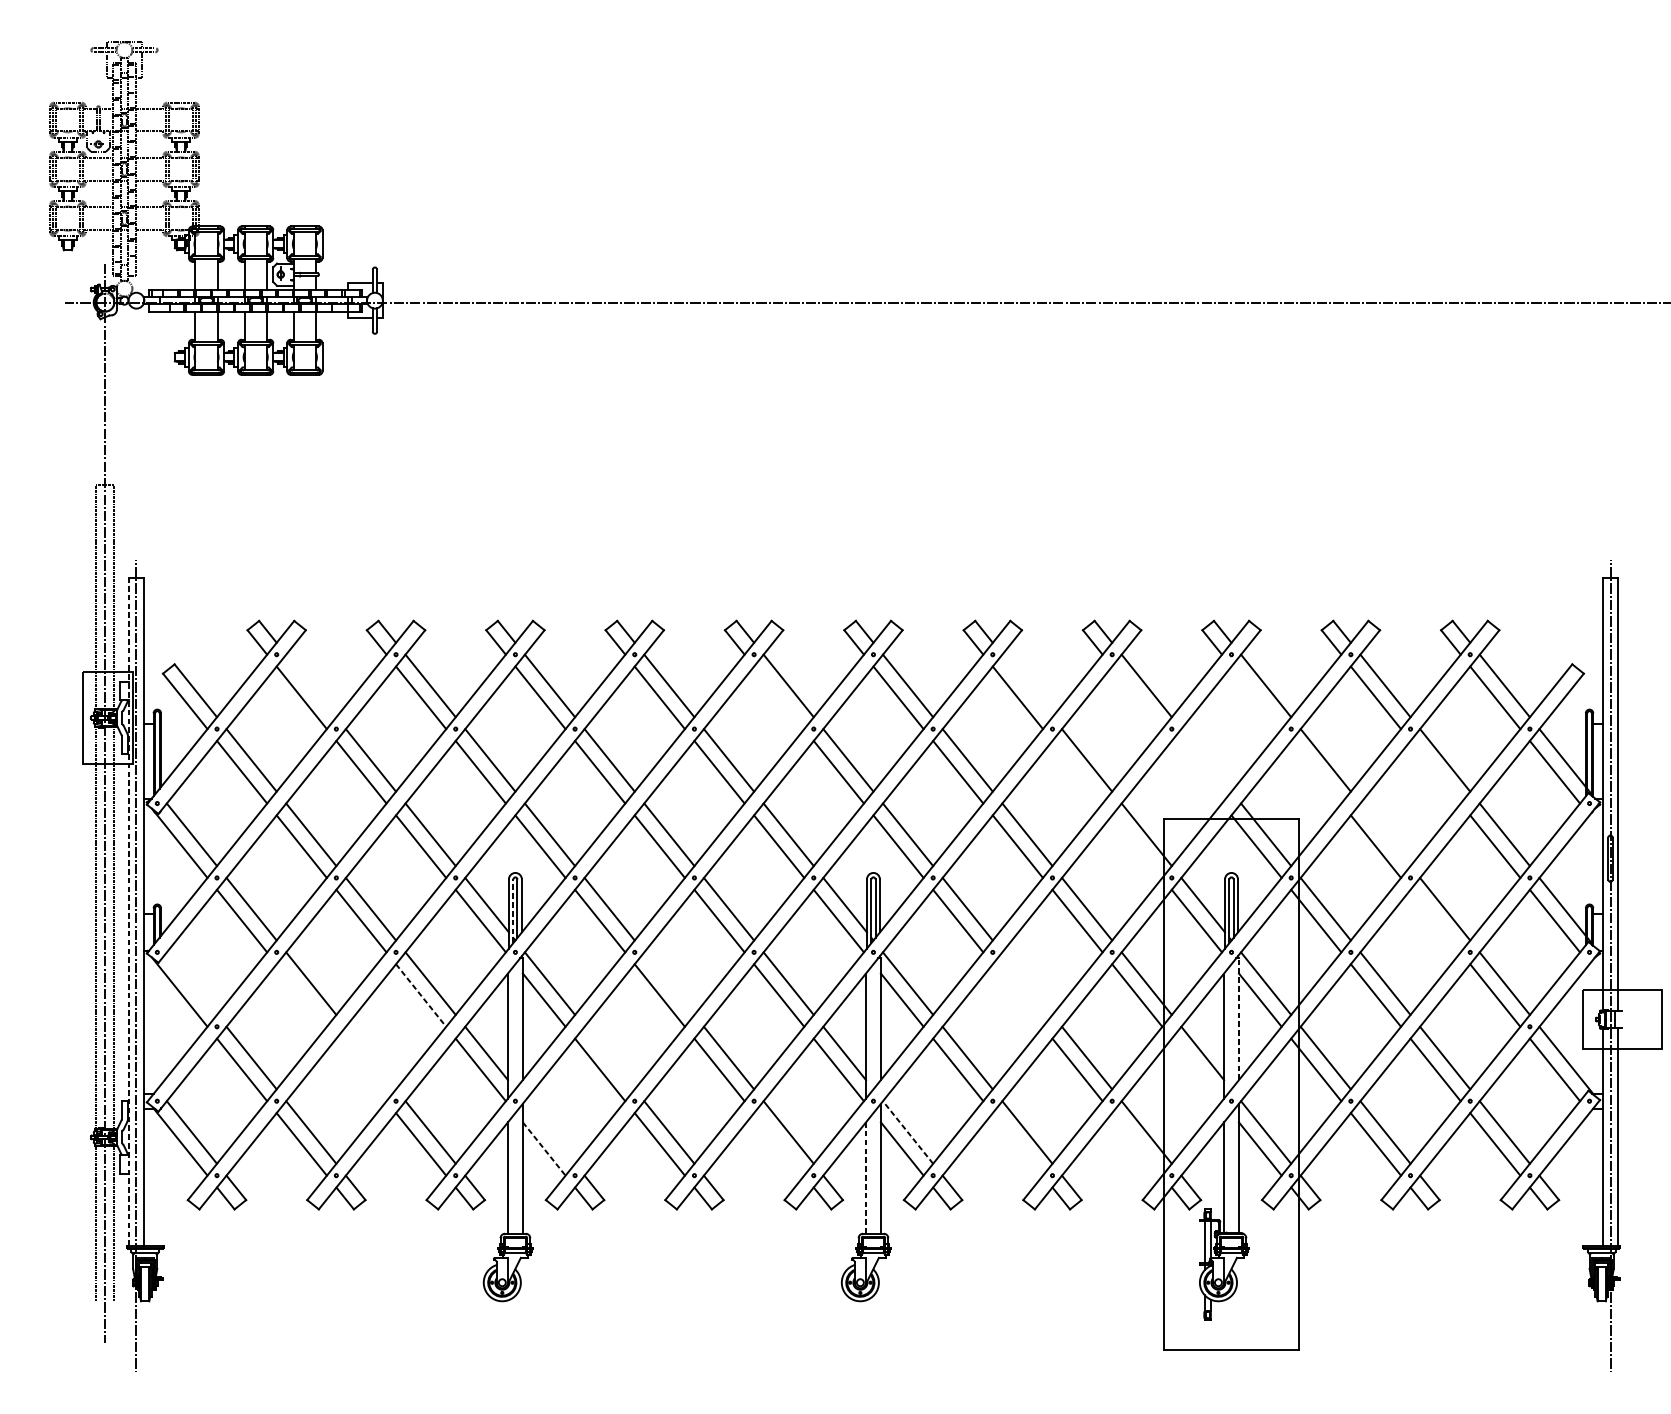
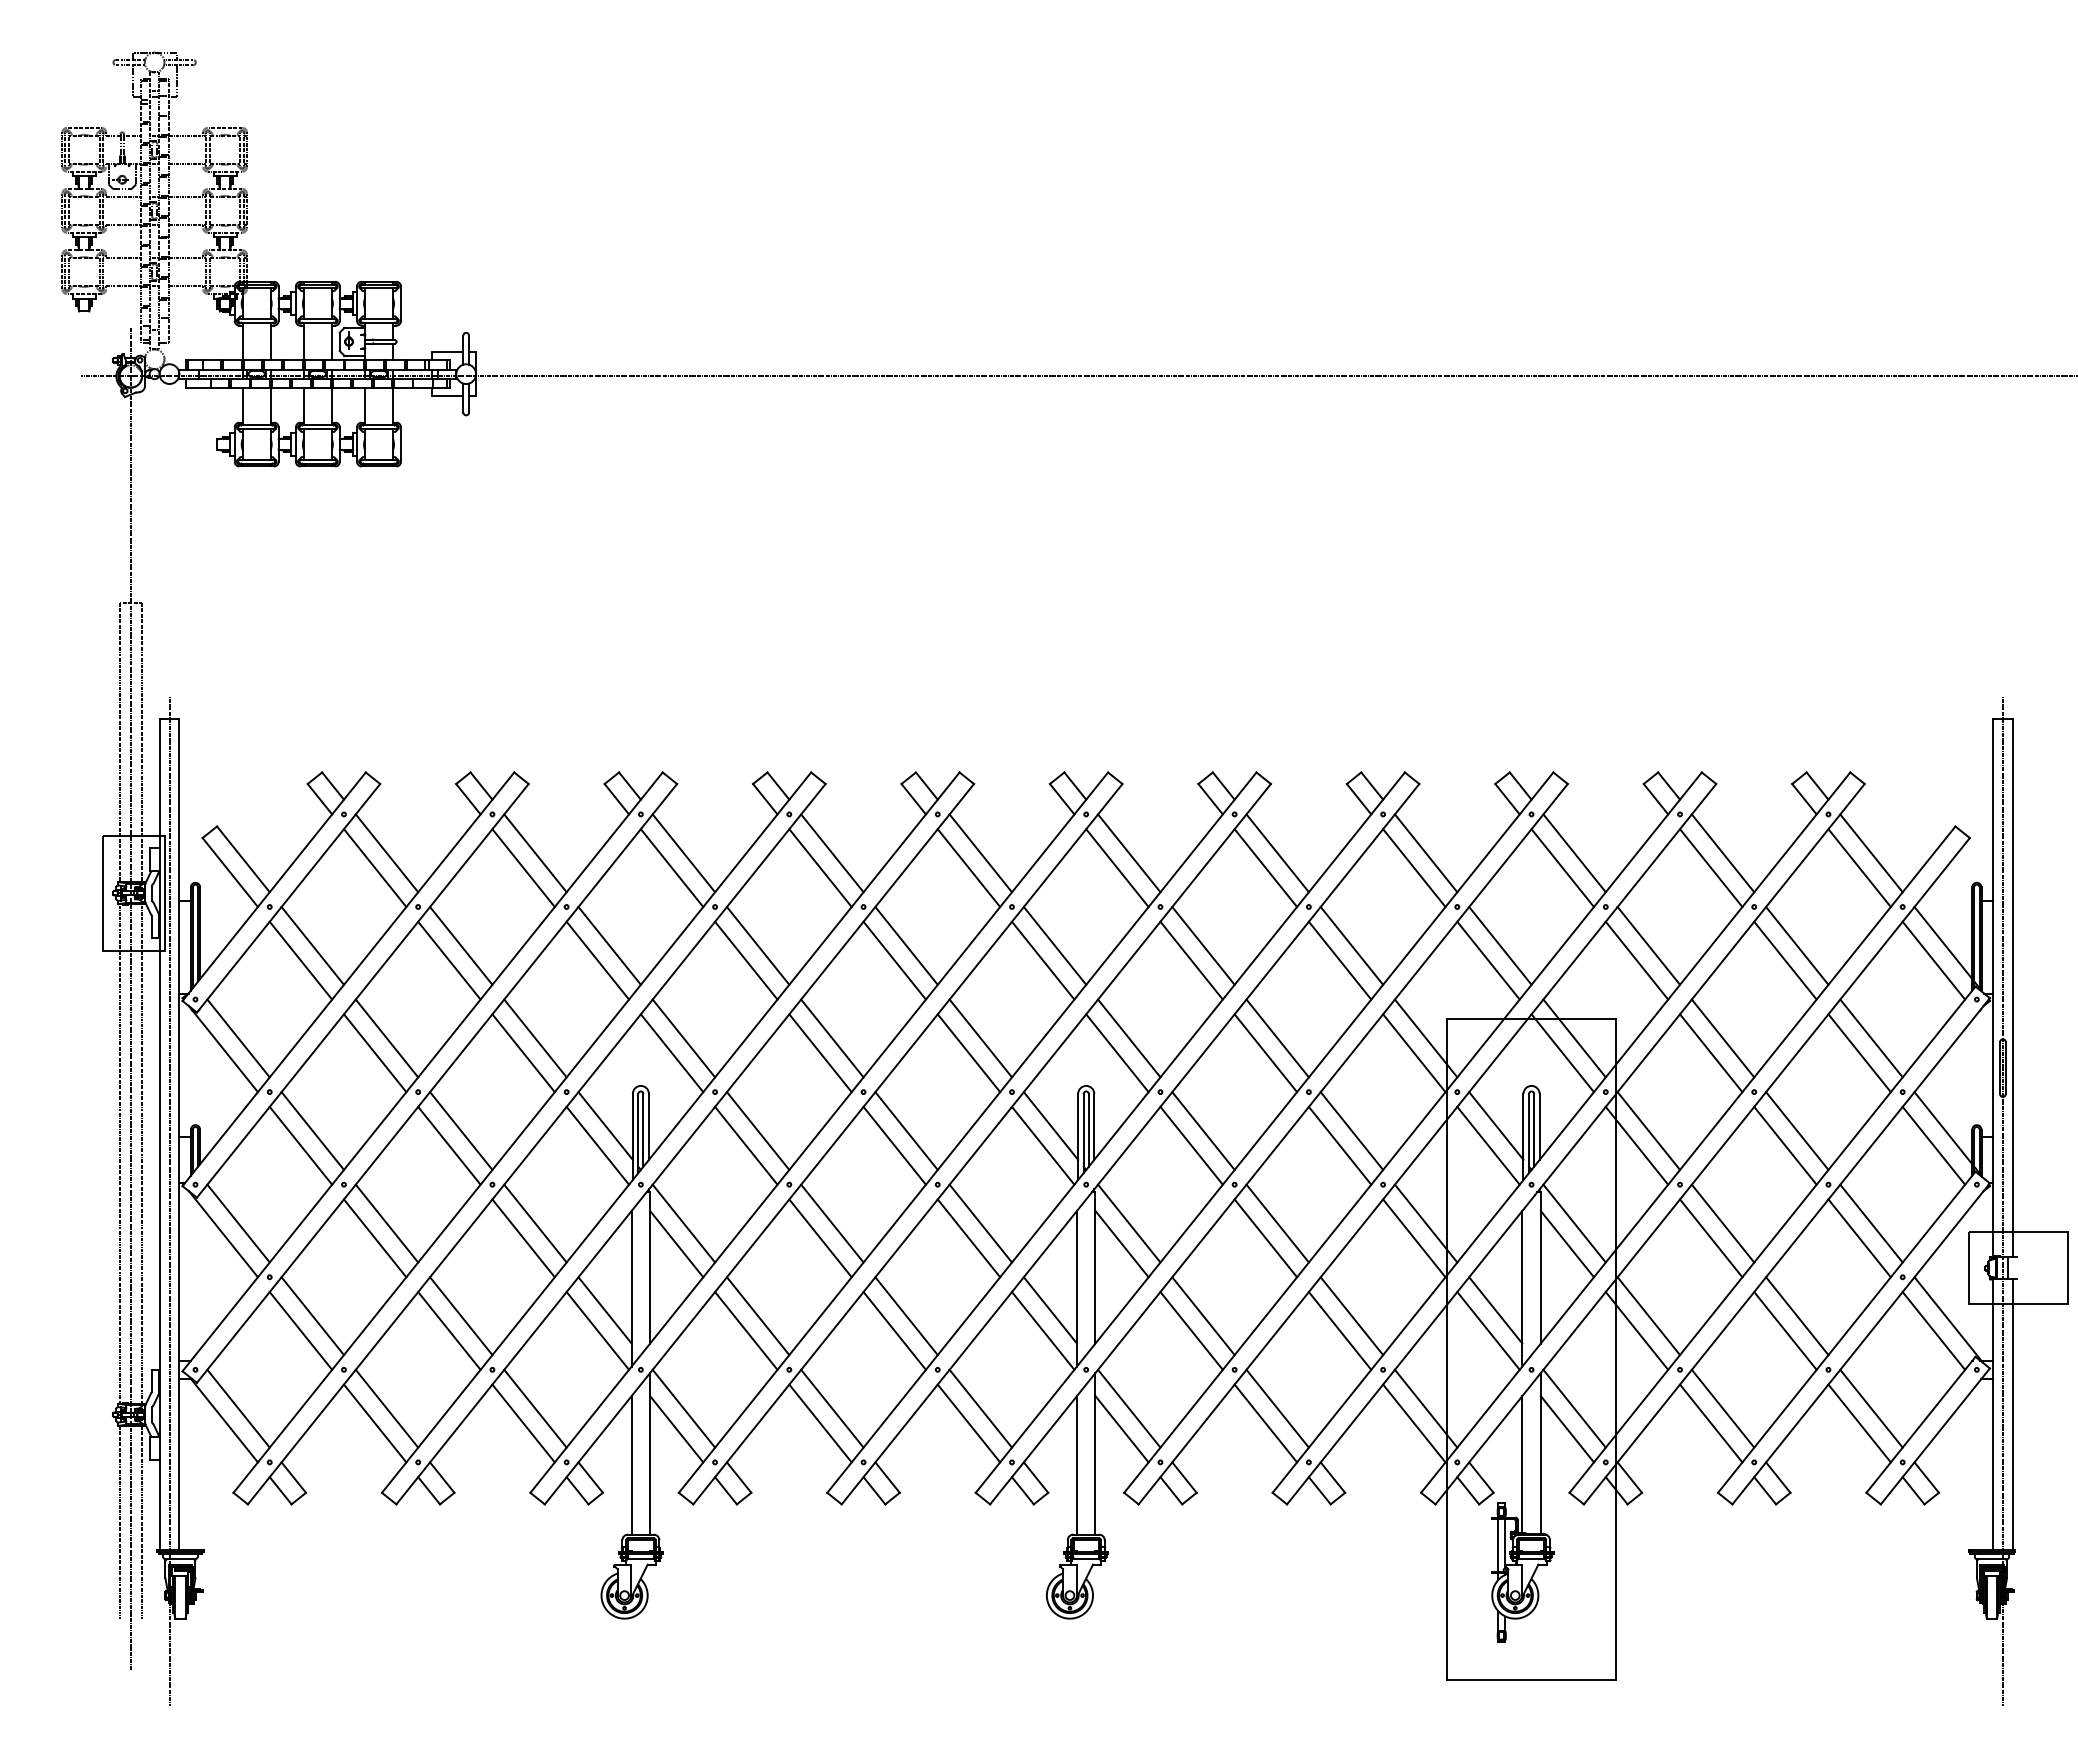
line: (310, 686) -> (386, 853), added
line: (1027, 686) -> (1277, 853), added
line: (778, 698) -> (968, 868), added
line: (1137, 698) -> (1414, 868), added
line: (1256, 698) -> (1562, 868), added
line: (1206, 760) -> (1500, 945), added
line: (1077, 772) -> (1339, 960), added
line: (1196, 772) -> (1488, 960), added
line: (1315, 772) -> (1636, 960), added
line: (1435, 772) -> (1785, 960), added
line: (1385, 834) -> (1722, 1038), added
line: (1137, 846) -> (1414, 1053), added
line: (513, 911) -> (638, 1133), dashed -> solid
line: (128, 912) -> (159, 1134), dashed -> solid
line: (1435, 920) -> (1785, 1145), added
line: (191, 983) -> (238, 1223), added
line: (669, 983) -> (832, 1223), added
line: (1027, 983) -> (1277, 1223), added
line: (302, 995) -> (375, 1238), added
line: (421, 995) -> (523, 1238), dashed -> solid
line: (1017, 995) -> (1265, 1238), added
line: (1238, 1018) -> (1540, 1267), dashed -> solid
line: (371, 1058) -> (461, 1316), added
line: (609, 1058) -> (757, 1316), added
line: (361, 1069) -> (449, 1330), added
line: (1196, 1069) -> (1488, 1330), added
line: (549, 1132) -> (683, 1408), added
line: (908, 1132) -> (1129, 1408), dashed -> solid
line: (778, 1144) -> (968, 1423), added
line: (1017, 1144) -> (1265, 1423), added
line: (1137, 1144) -> (1414, 1423), added
line: (544, 1149) -> (677, 1429), dashed -> solid
line: (866, 1177) -> (1077, 1464), dashed -> solid

